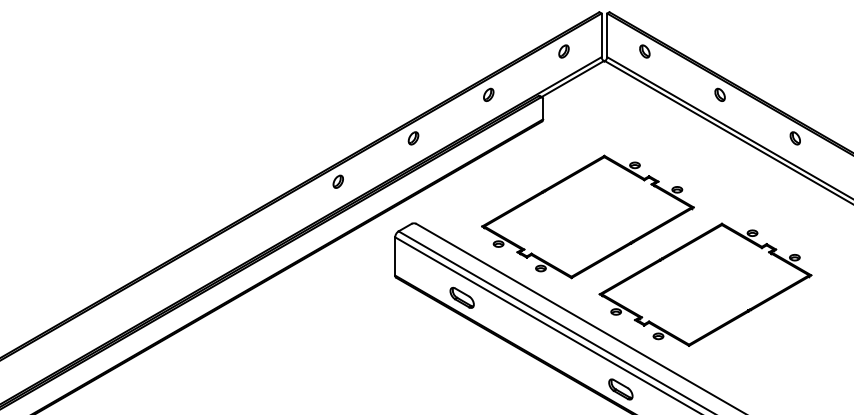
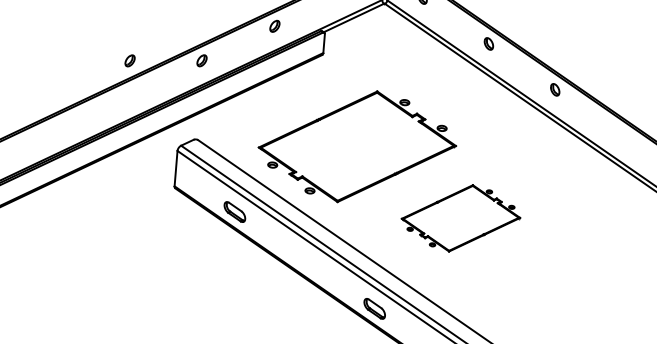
part: (337, 181) -> (129, 60), moved
part: (705, 284) -> (461, 218), size x0.6

